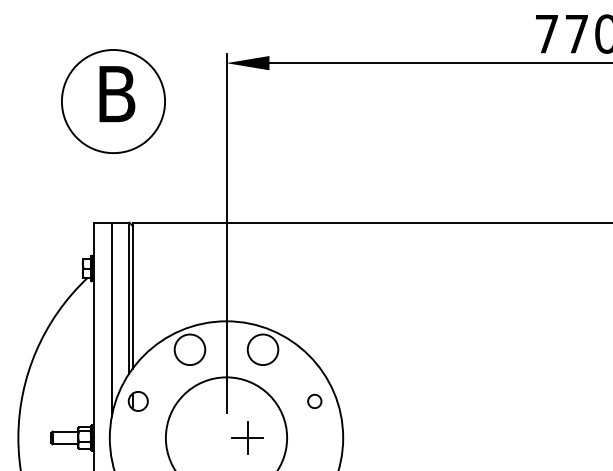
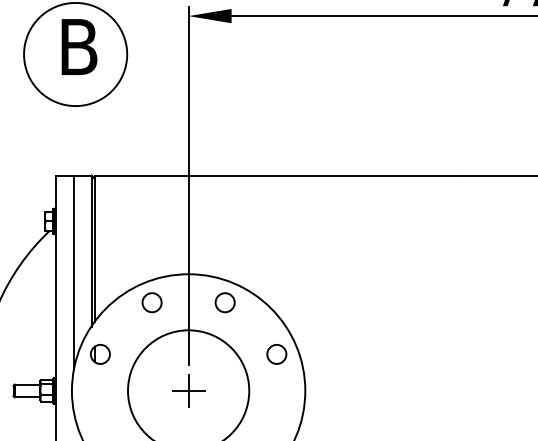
circle: (189, 349) -> (151, 302), size x0.62
circle: (262, 349) -> (224, 302), size x0.62
circle: (314, 401) -> (276, 354), size x1.43
part: (247, 437) -> (188, 390), moved

